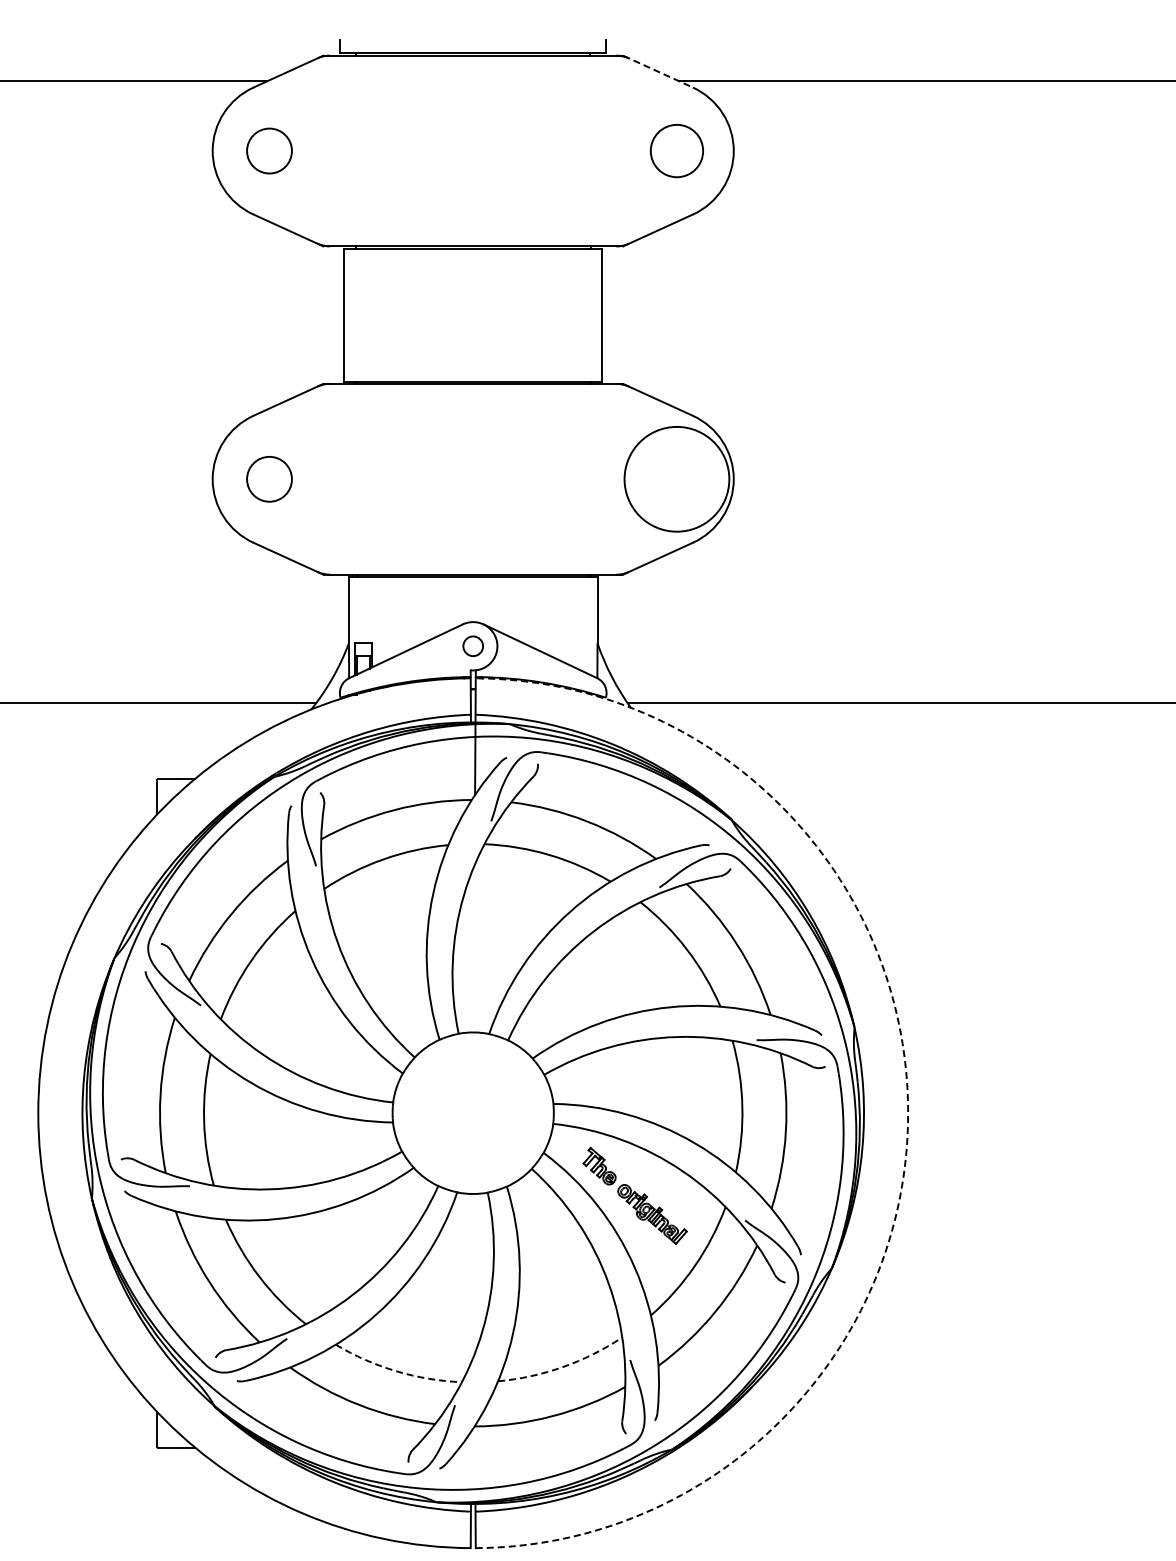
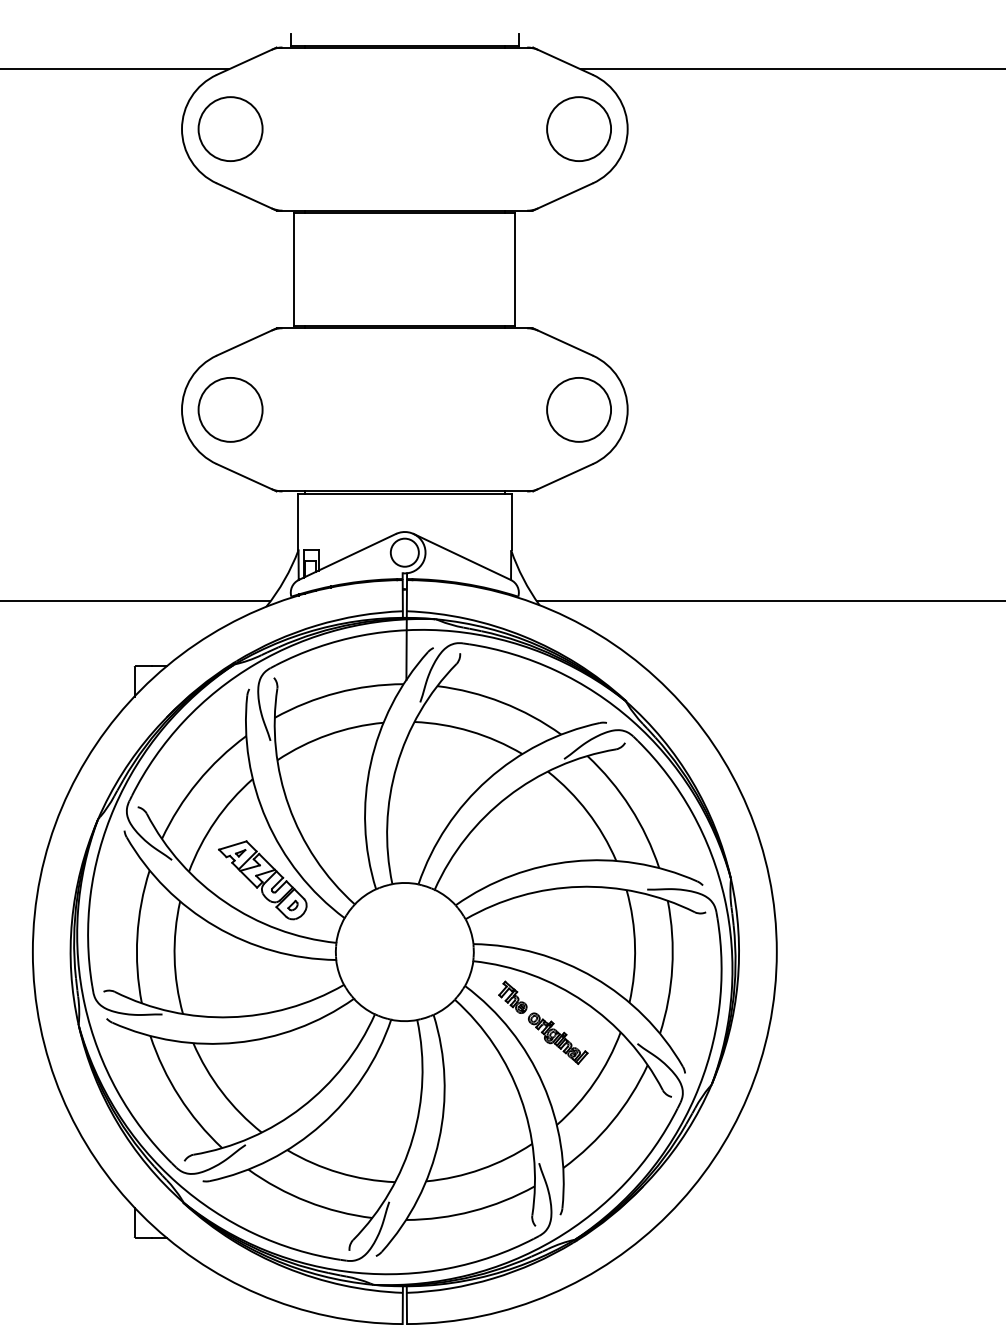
line: (658, 71) -> (563, 61), dashed -> solid
circle: (269, 150) -> (230, 128), size x1.67
circle: (676, 150) -> (578, 128), size x1.43
circle: (269, 478) -> (230, 409), size x1.67
circle: (676, 478) -> (578, 409), size x0.71
circle: (472, 645) -> (404, 552), size x1.67
part: (307, 1028) -> (263, 879), added
arc: (908, 1113) -> (777, 952), dashed -> solid
arc: (562, 1367) -> (481, 1169), dashed -> solid
arc: (396, 1371) -> (339, 1172), dashed -> solid

